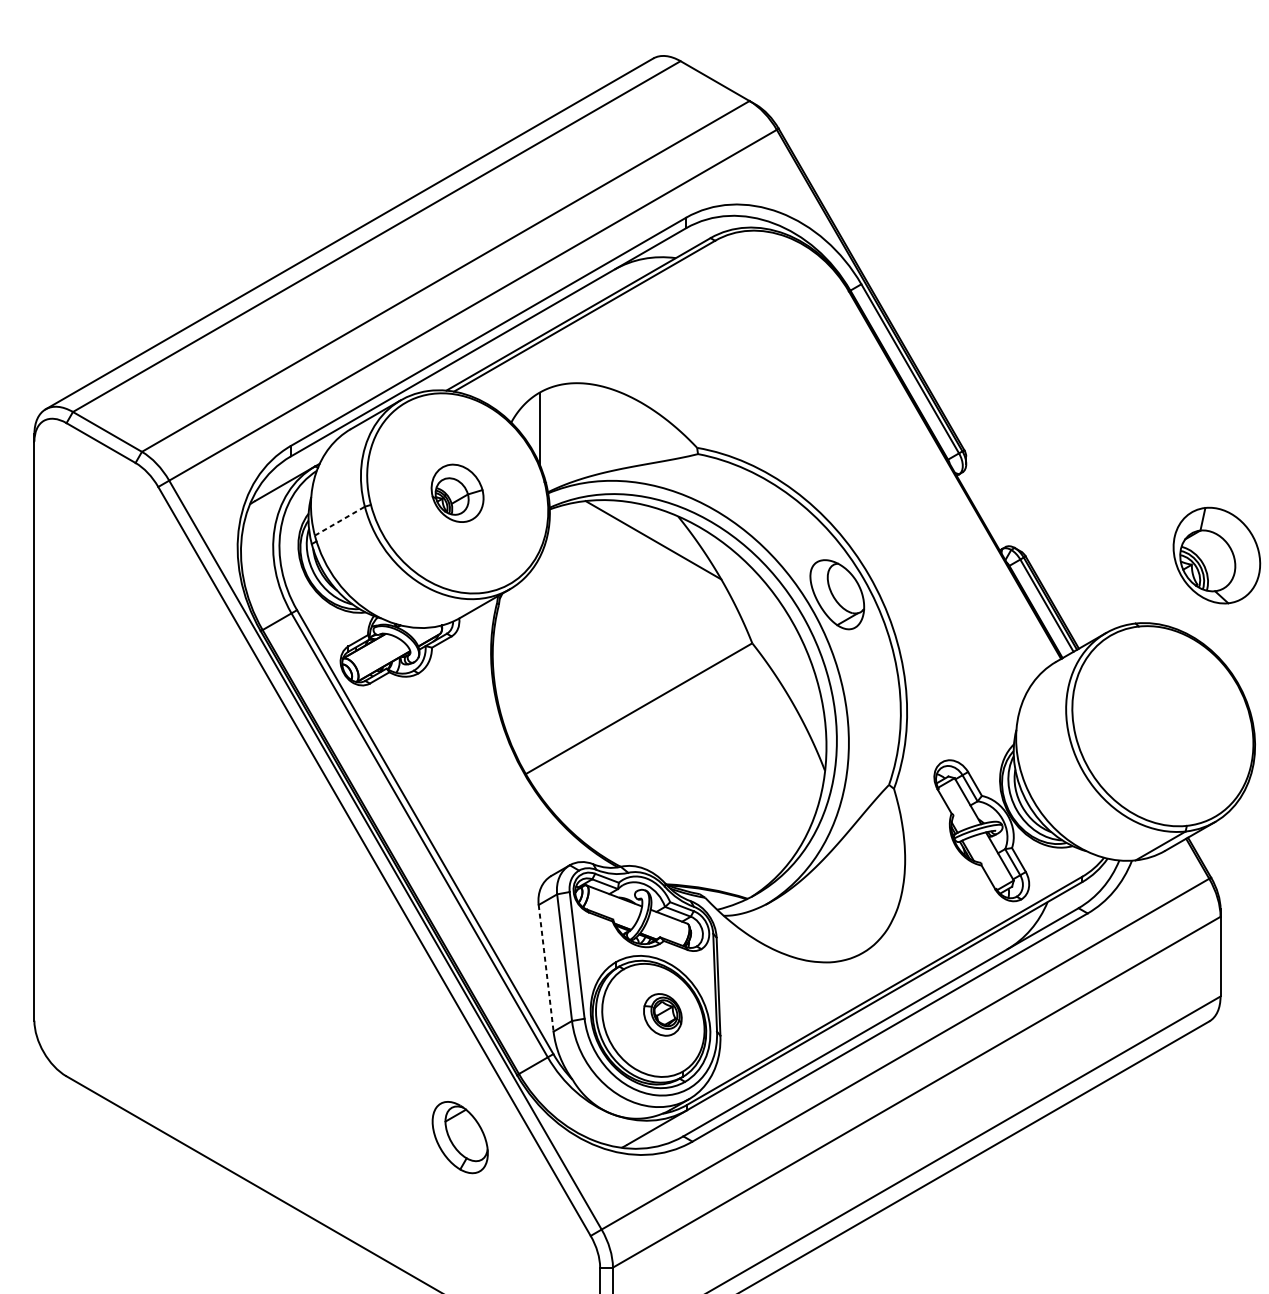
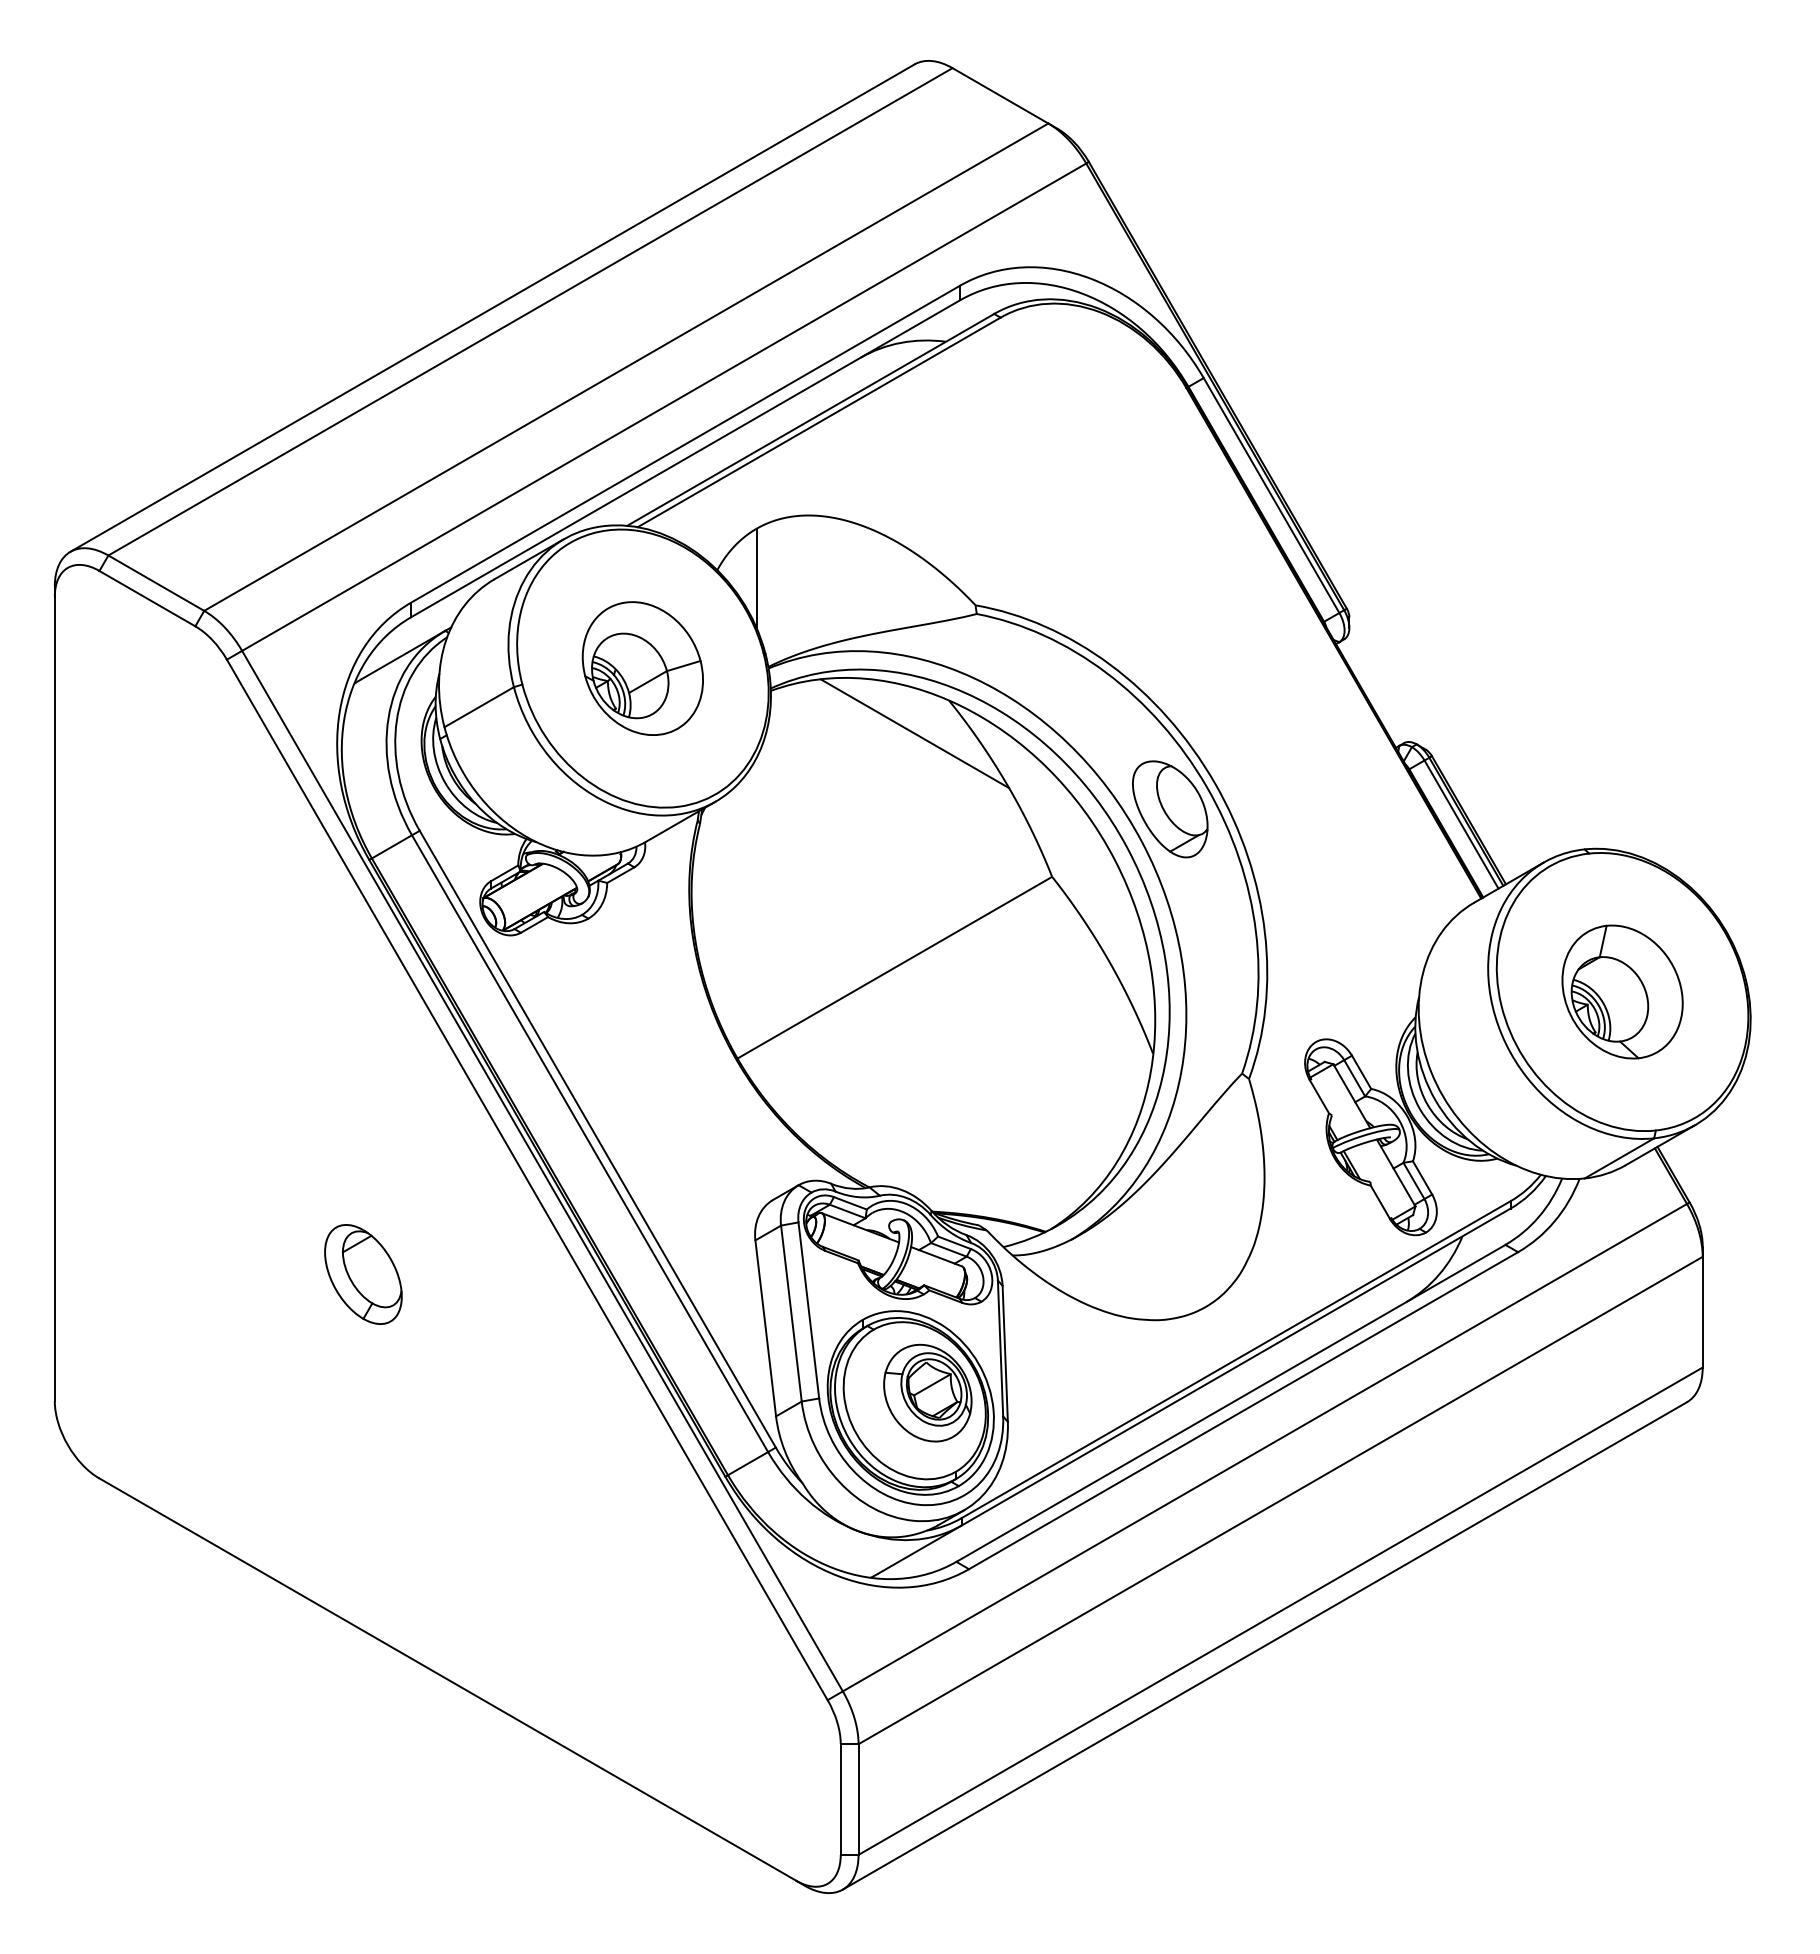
part: (457, 493) -> (642, 668), size x1.67
line: (340, 520) -> (479, 706), dashed -> solid
part: (1216, 555) -> (1622, 991), moved
line: (545, 968) -> (765, 1328), dashed -> solid
part: (662, 1014) -> (927, 1392), size x1.67
part: (460, 1137) -> (363, 1274), moved

